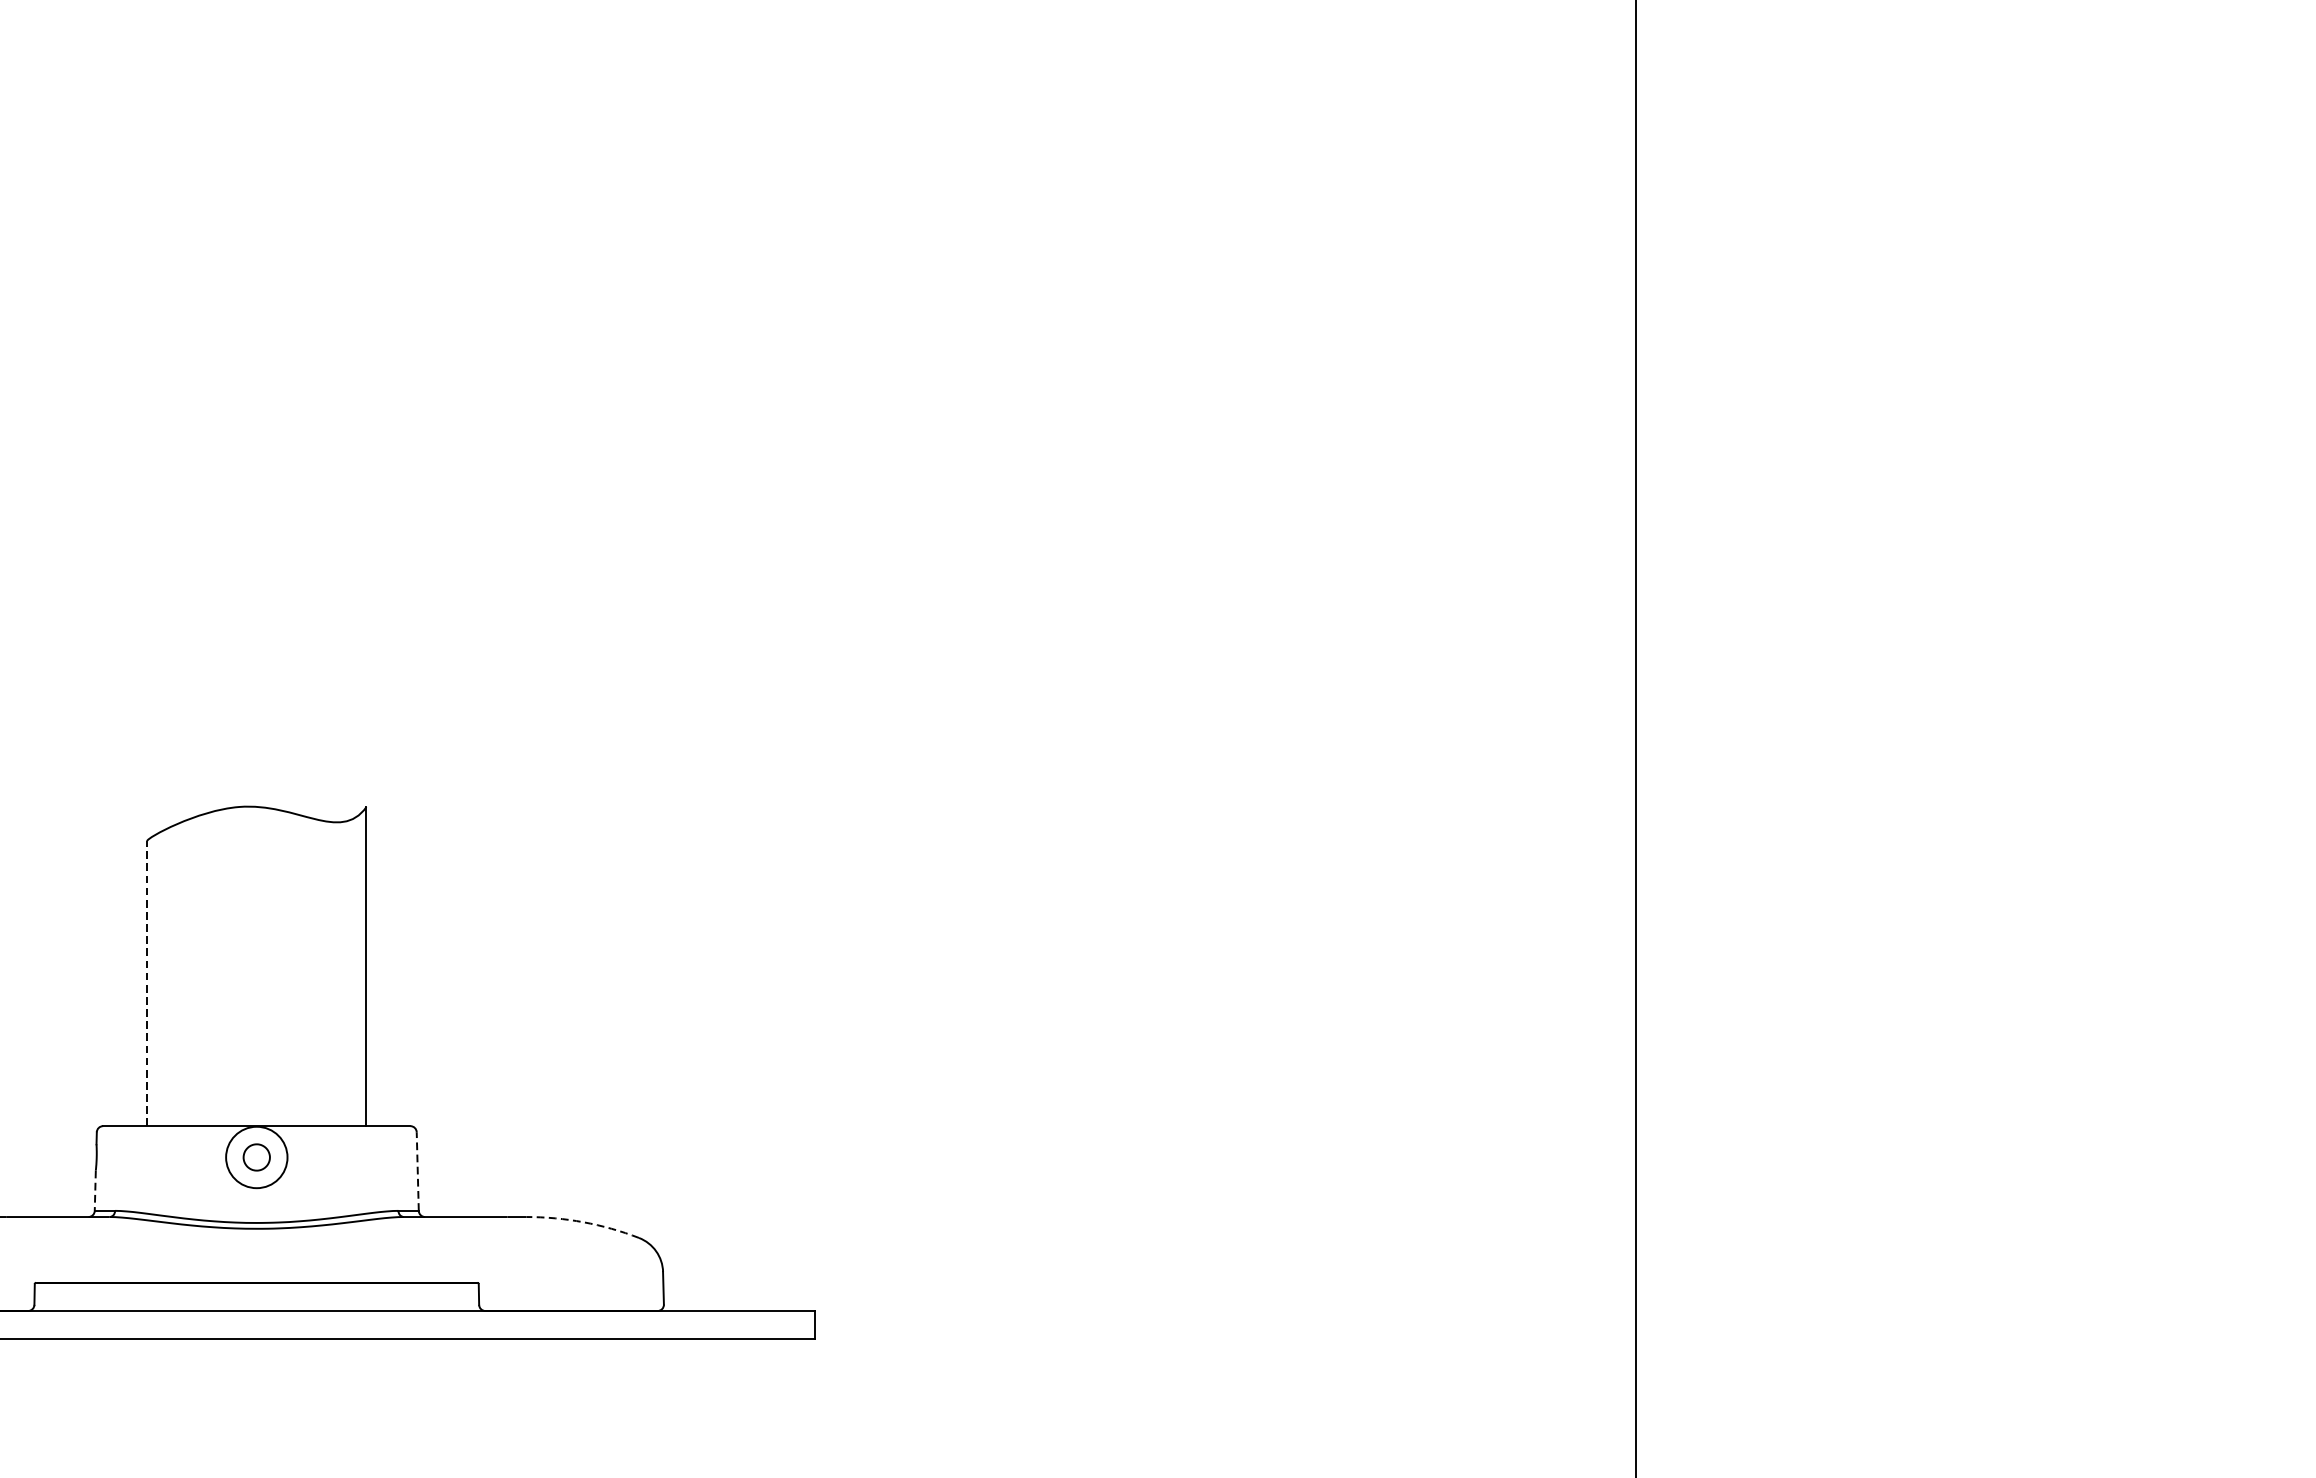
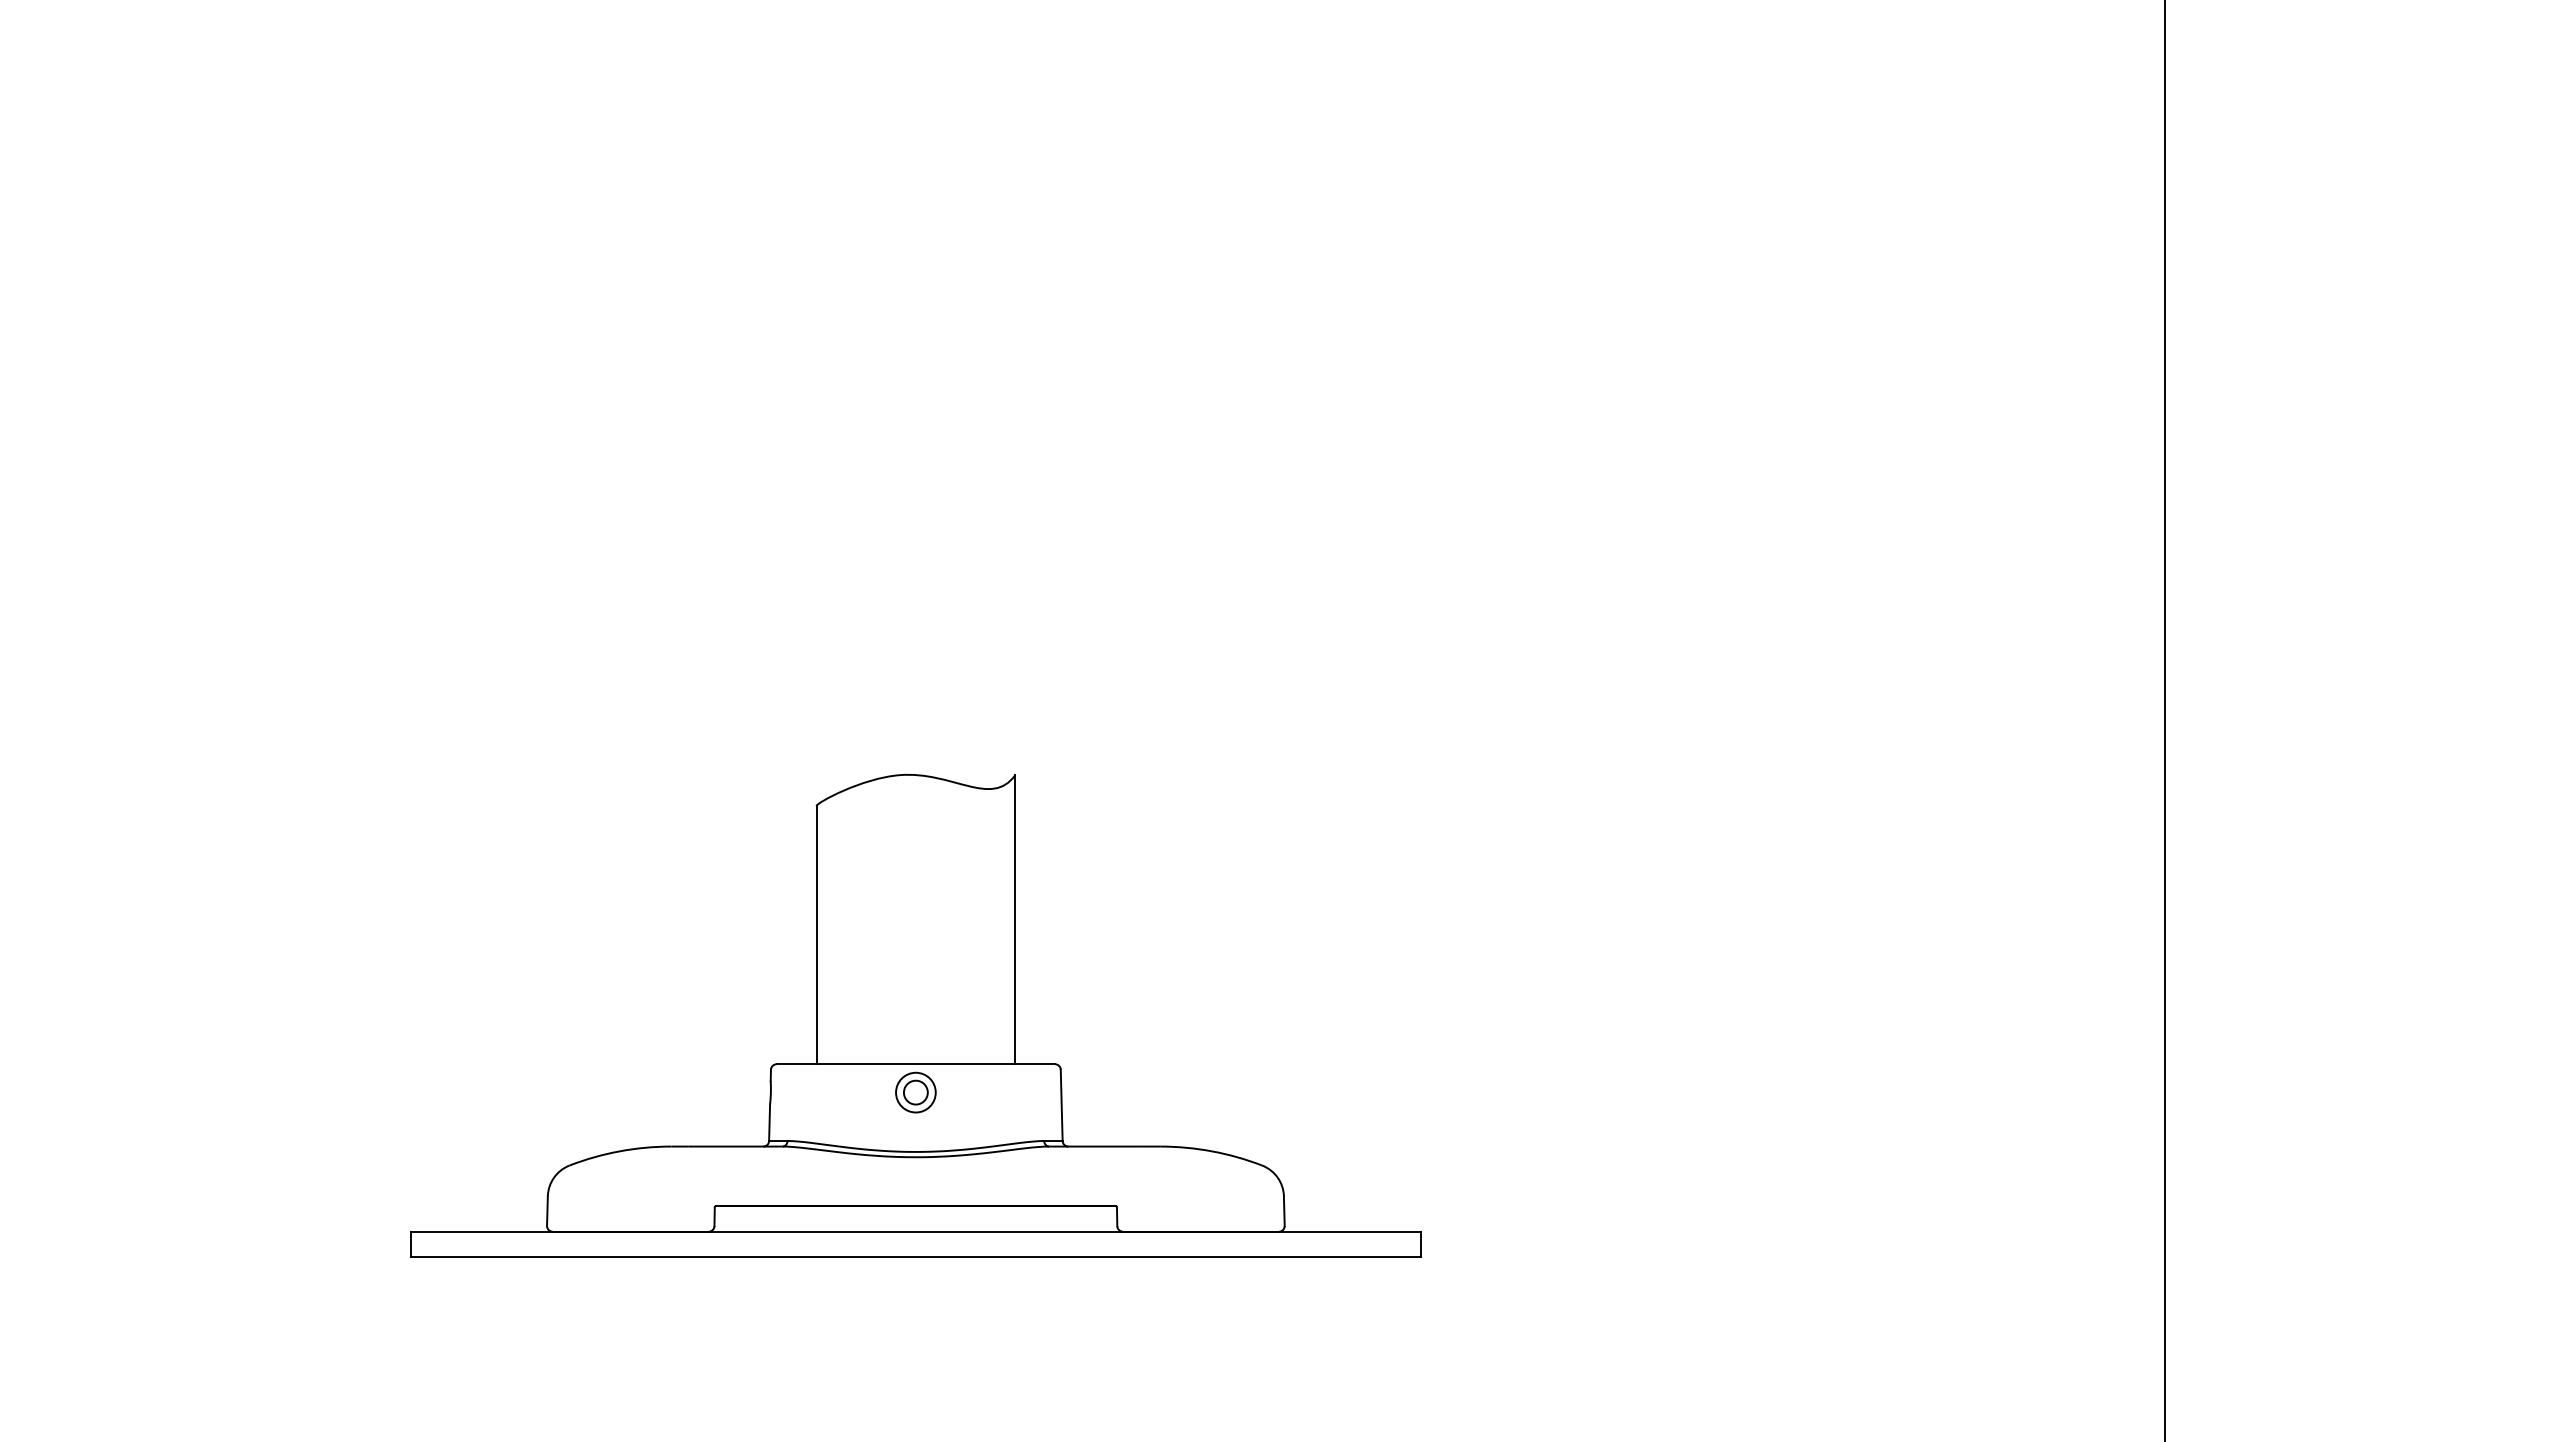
line: (147, 982) -> (816, 934), dashed -> solid
circle: (256, 1157) -> (915, 1092), size x0.71
line: (417, 1171) -> (1061, 1105), dashed -> solid
line: (95, 1191) -> (769, 1123), dashed -> solid
arc: (584, 1222) -> (1212, 1151), dashed -> solid

